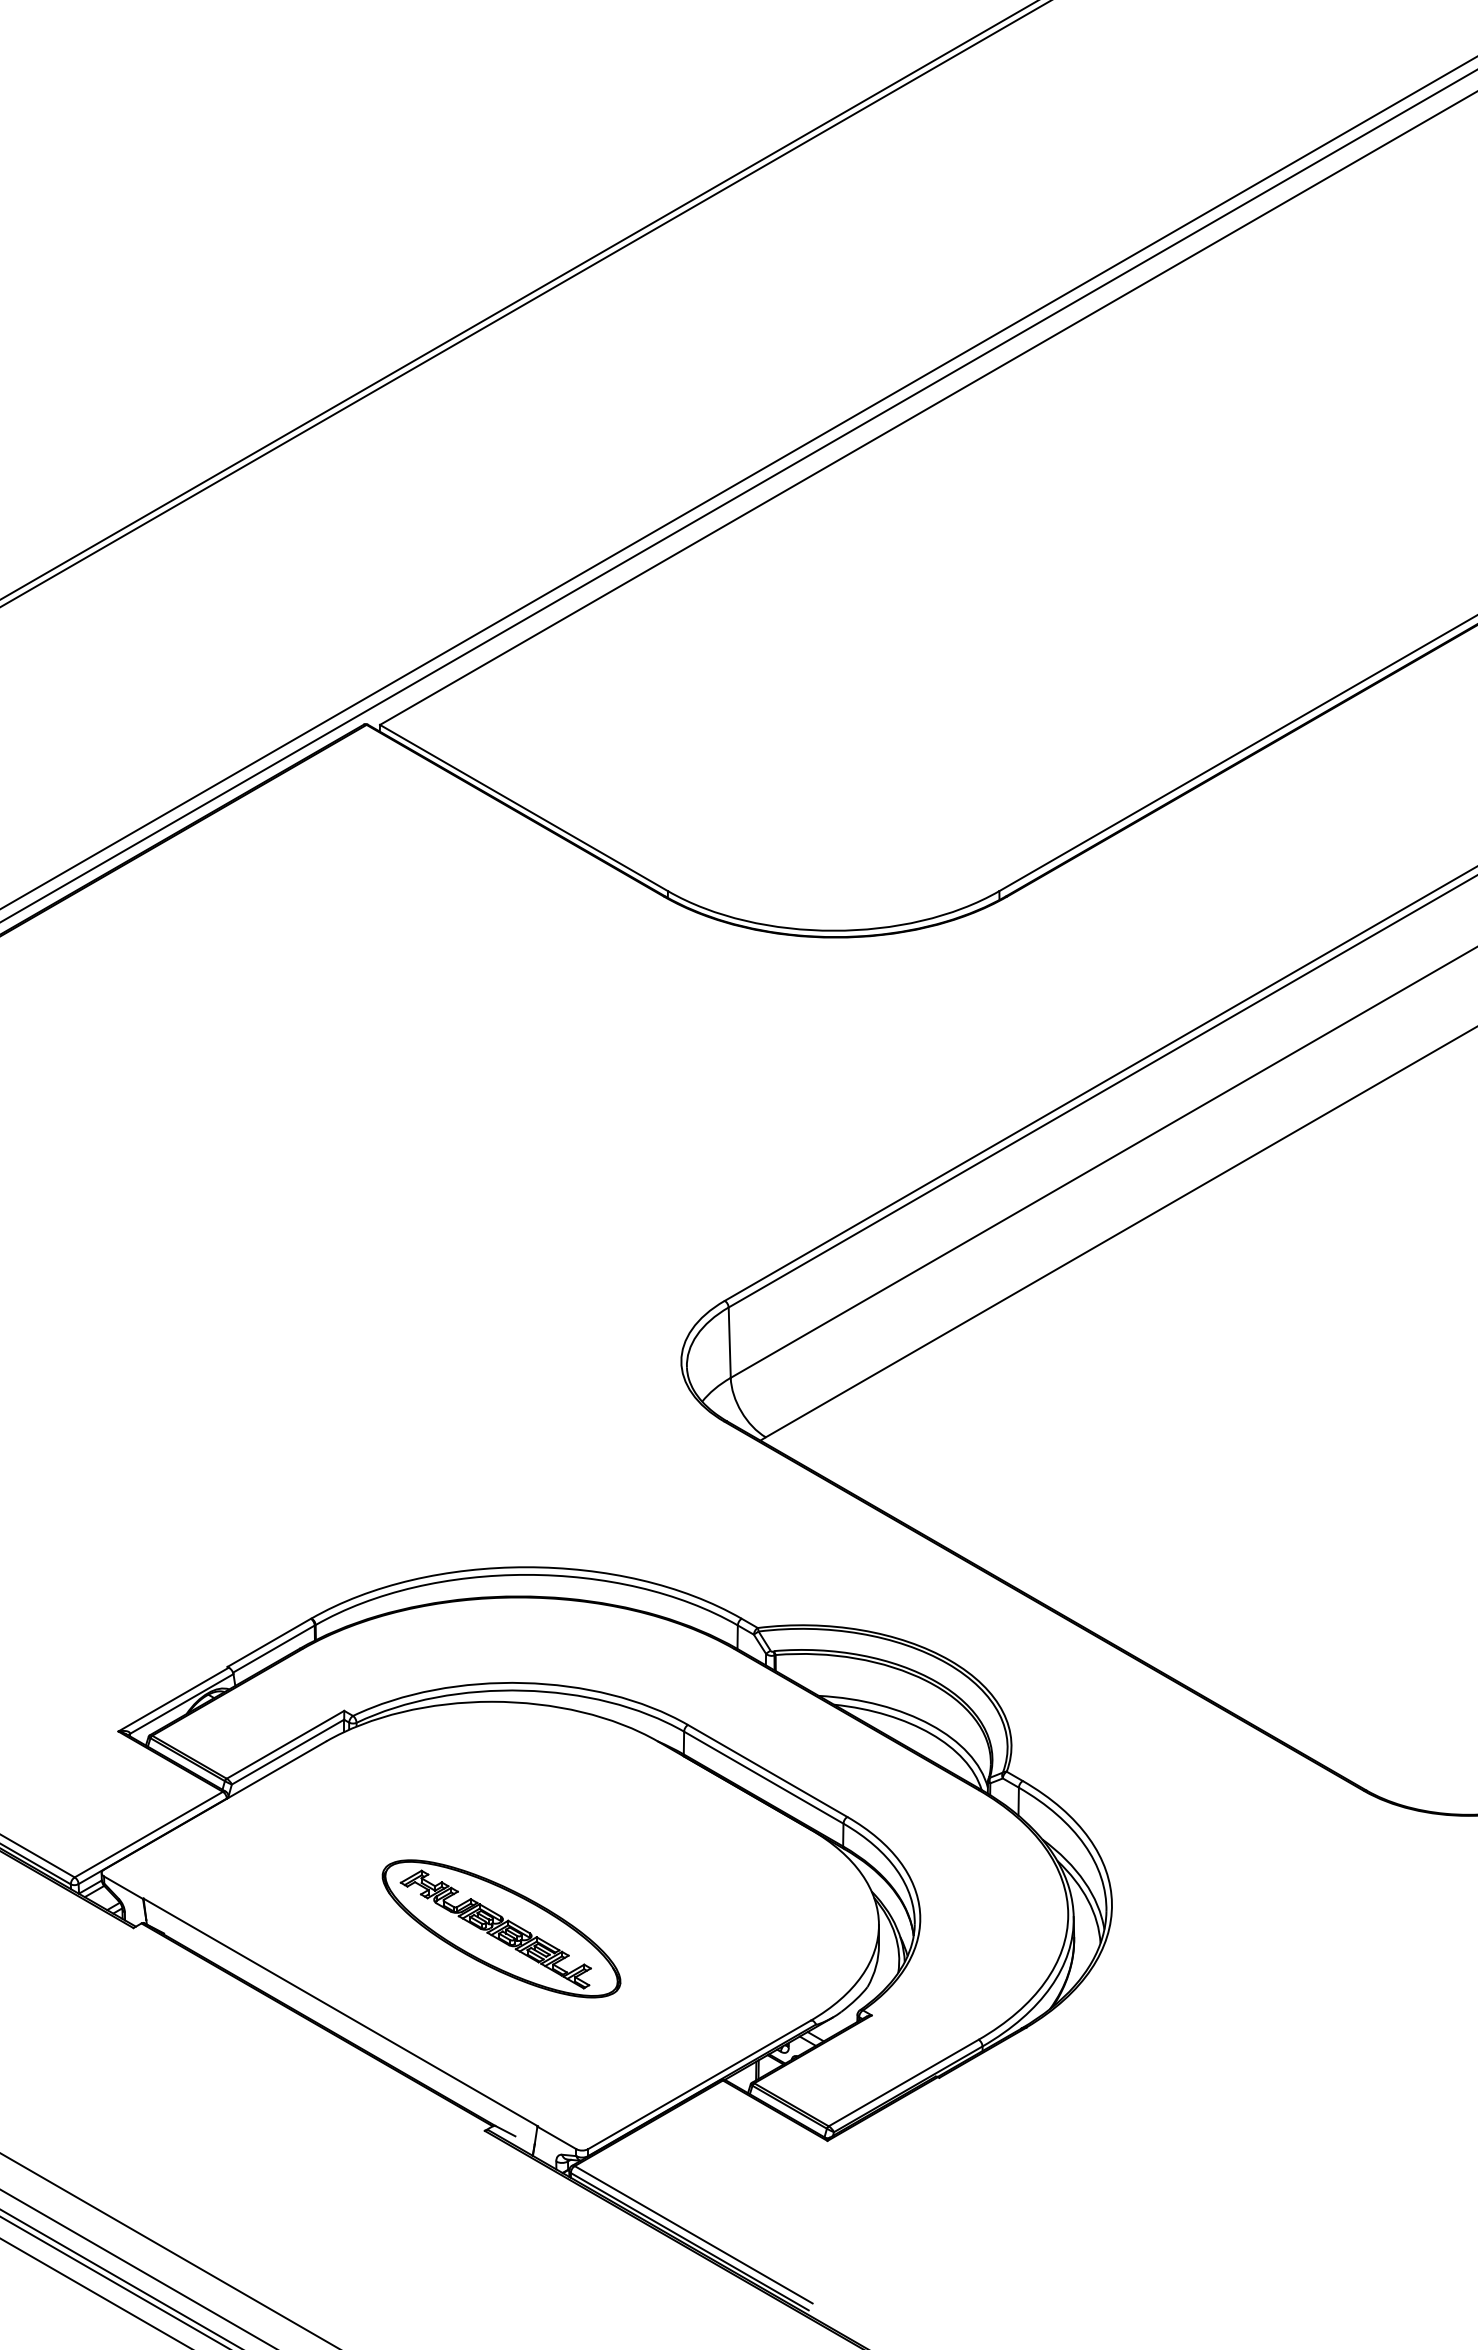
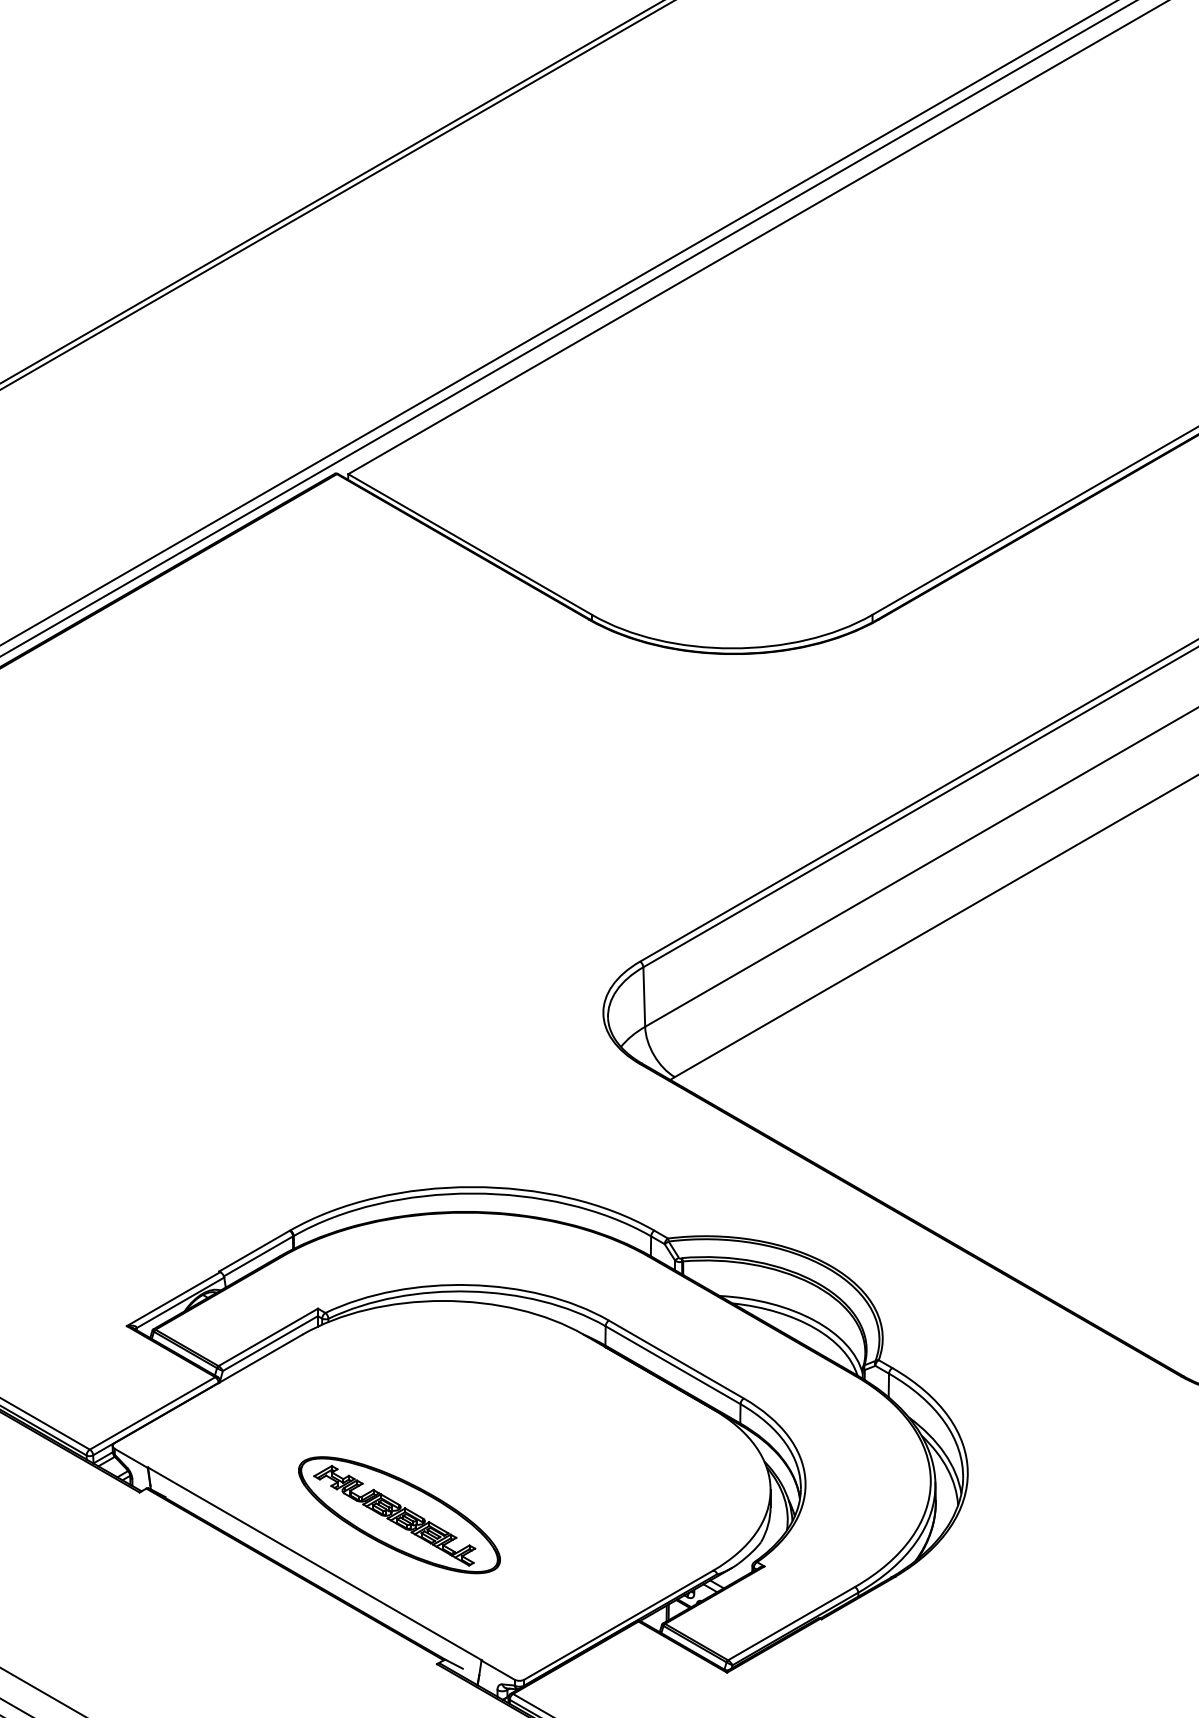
part: (501, 1928) -> (399, 1514), moved

